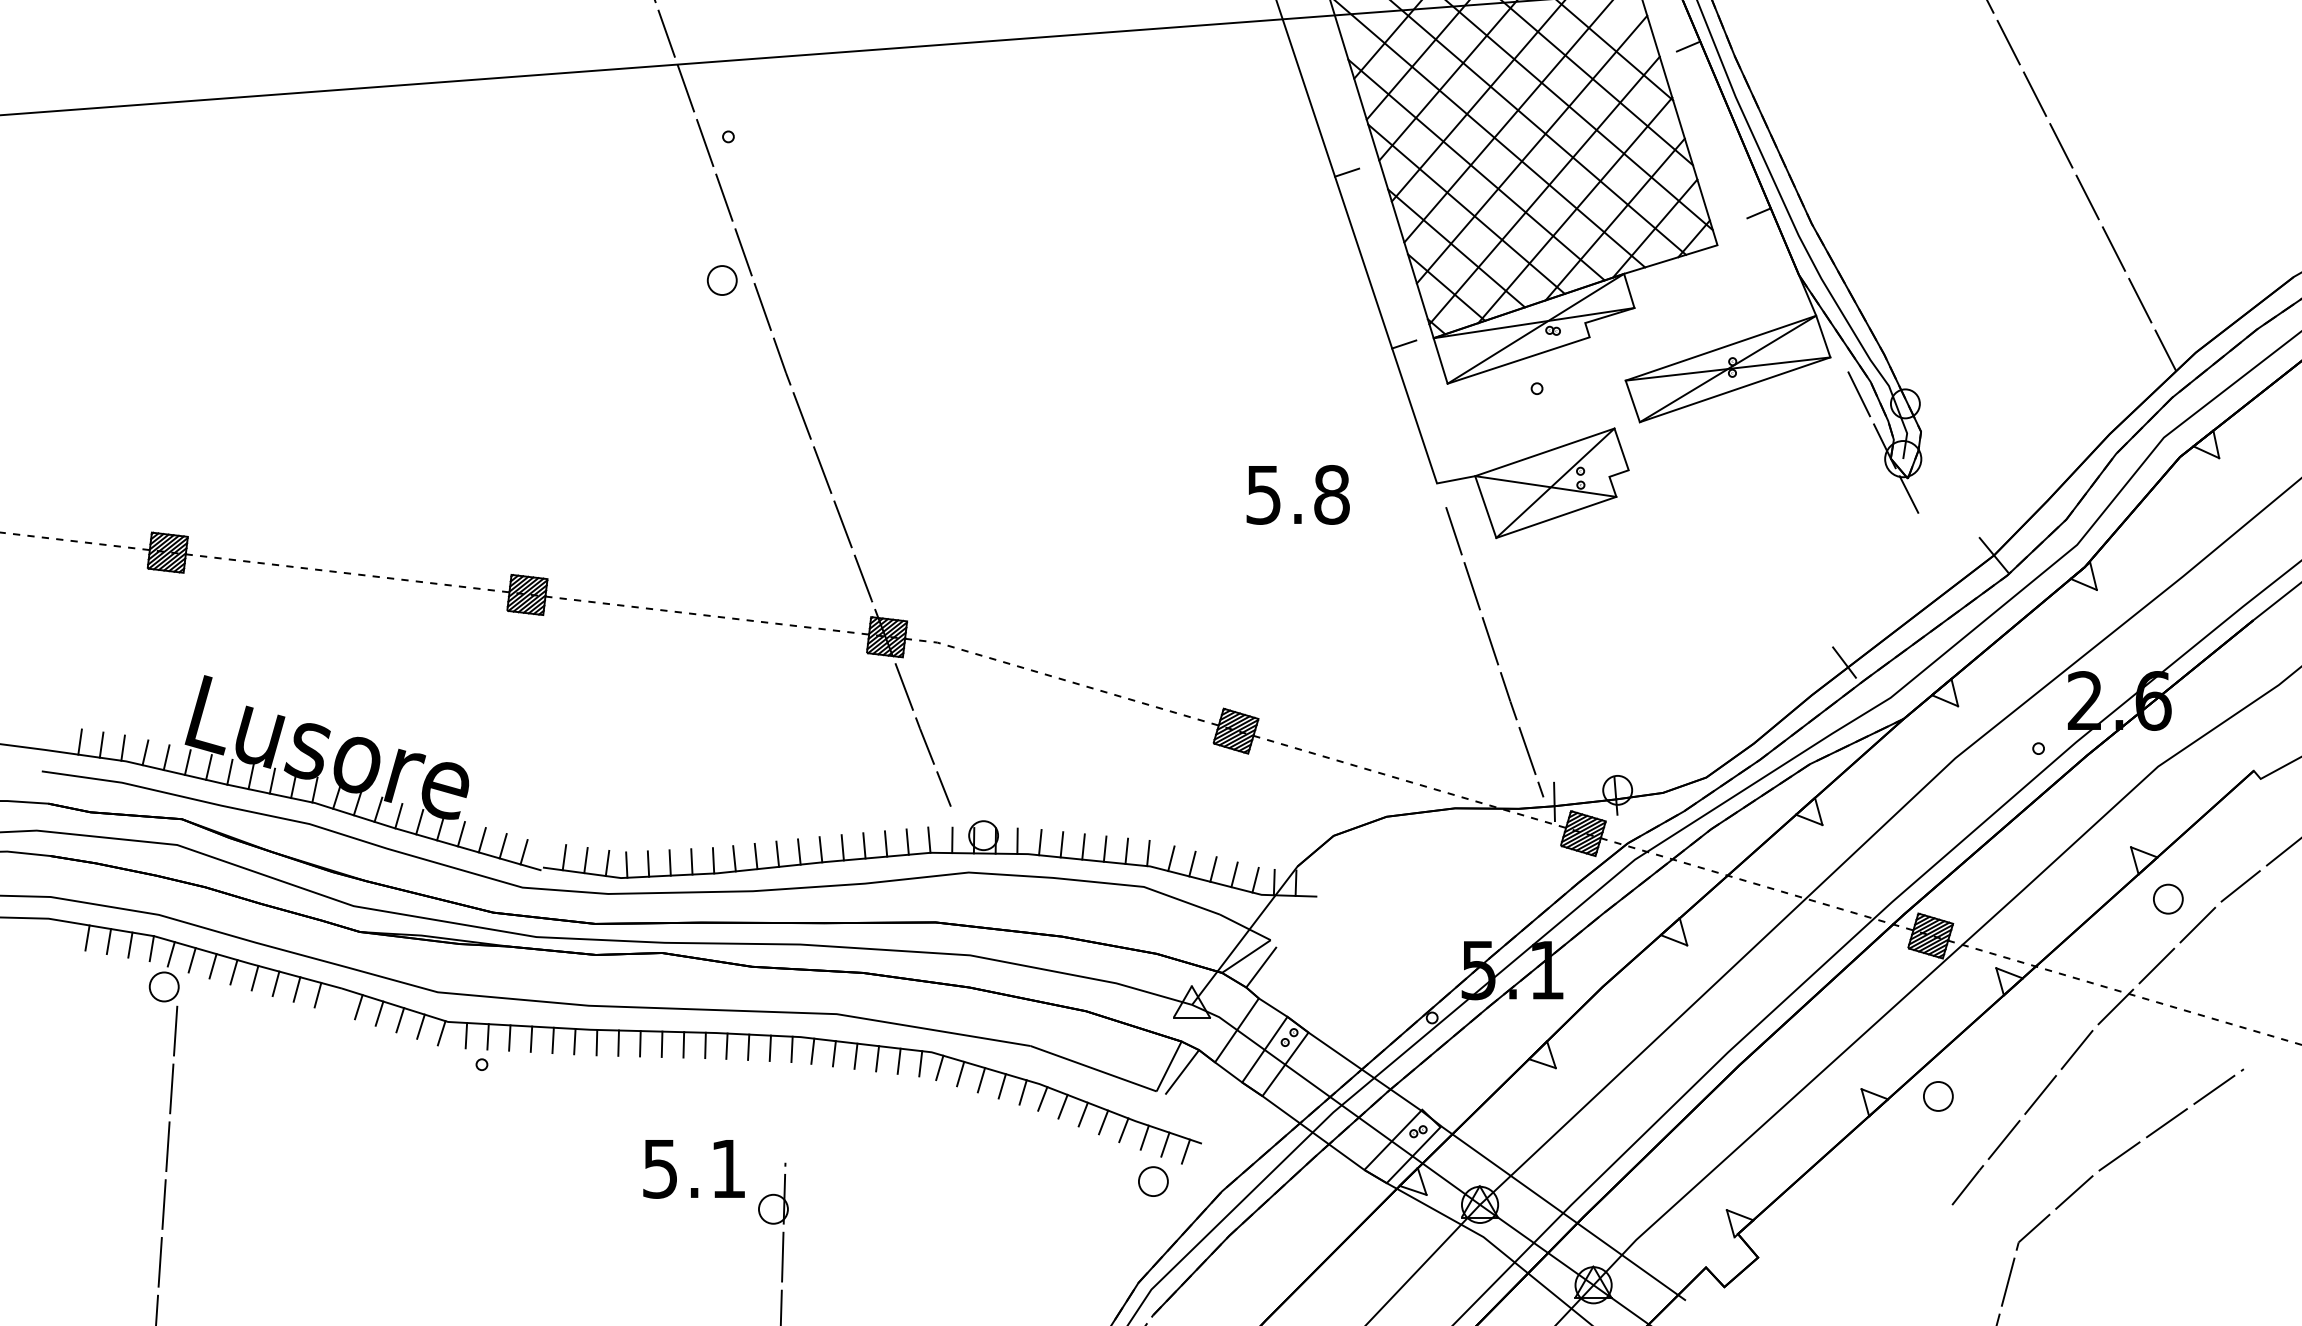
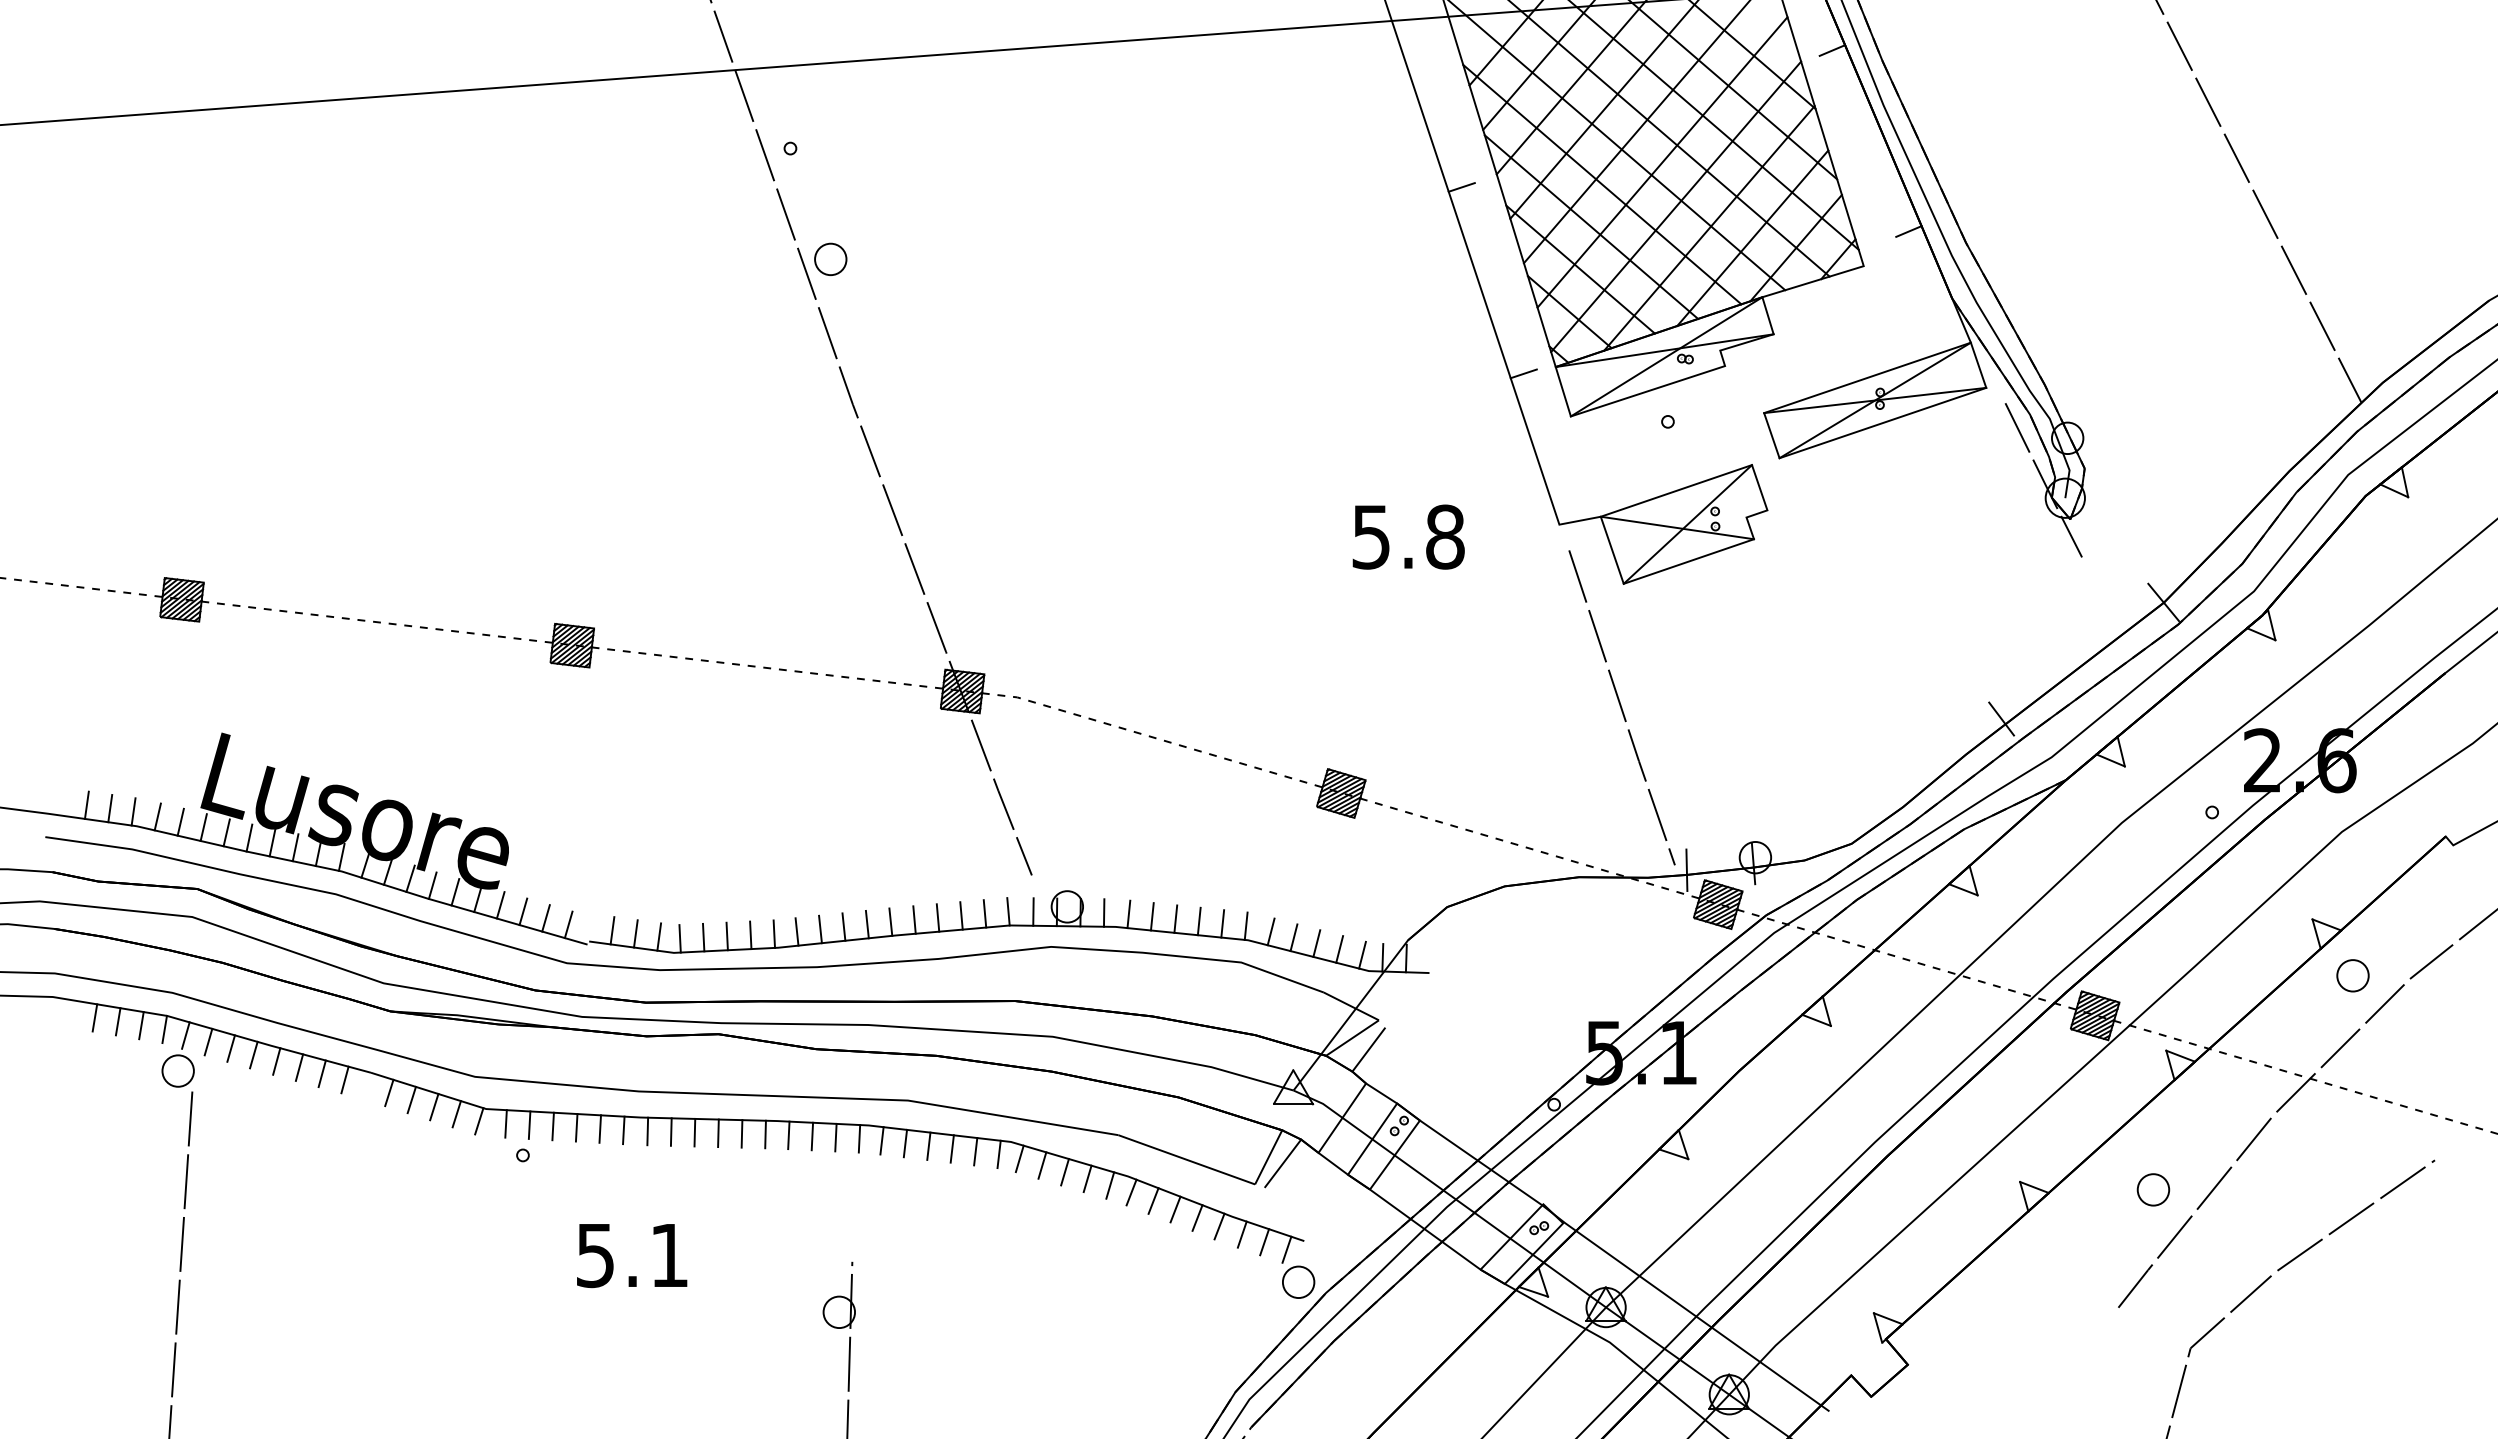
part: (722, 279) -> (830, 258), moved
part: (1938, 1096) -> (2153, 1189), moved
text: (694, 1169) -> (632, 1256), moved
part: (1153, 1180) -> (1298, 1281), moved

